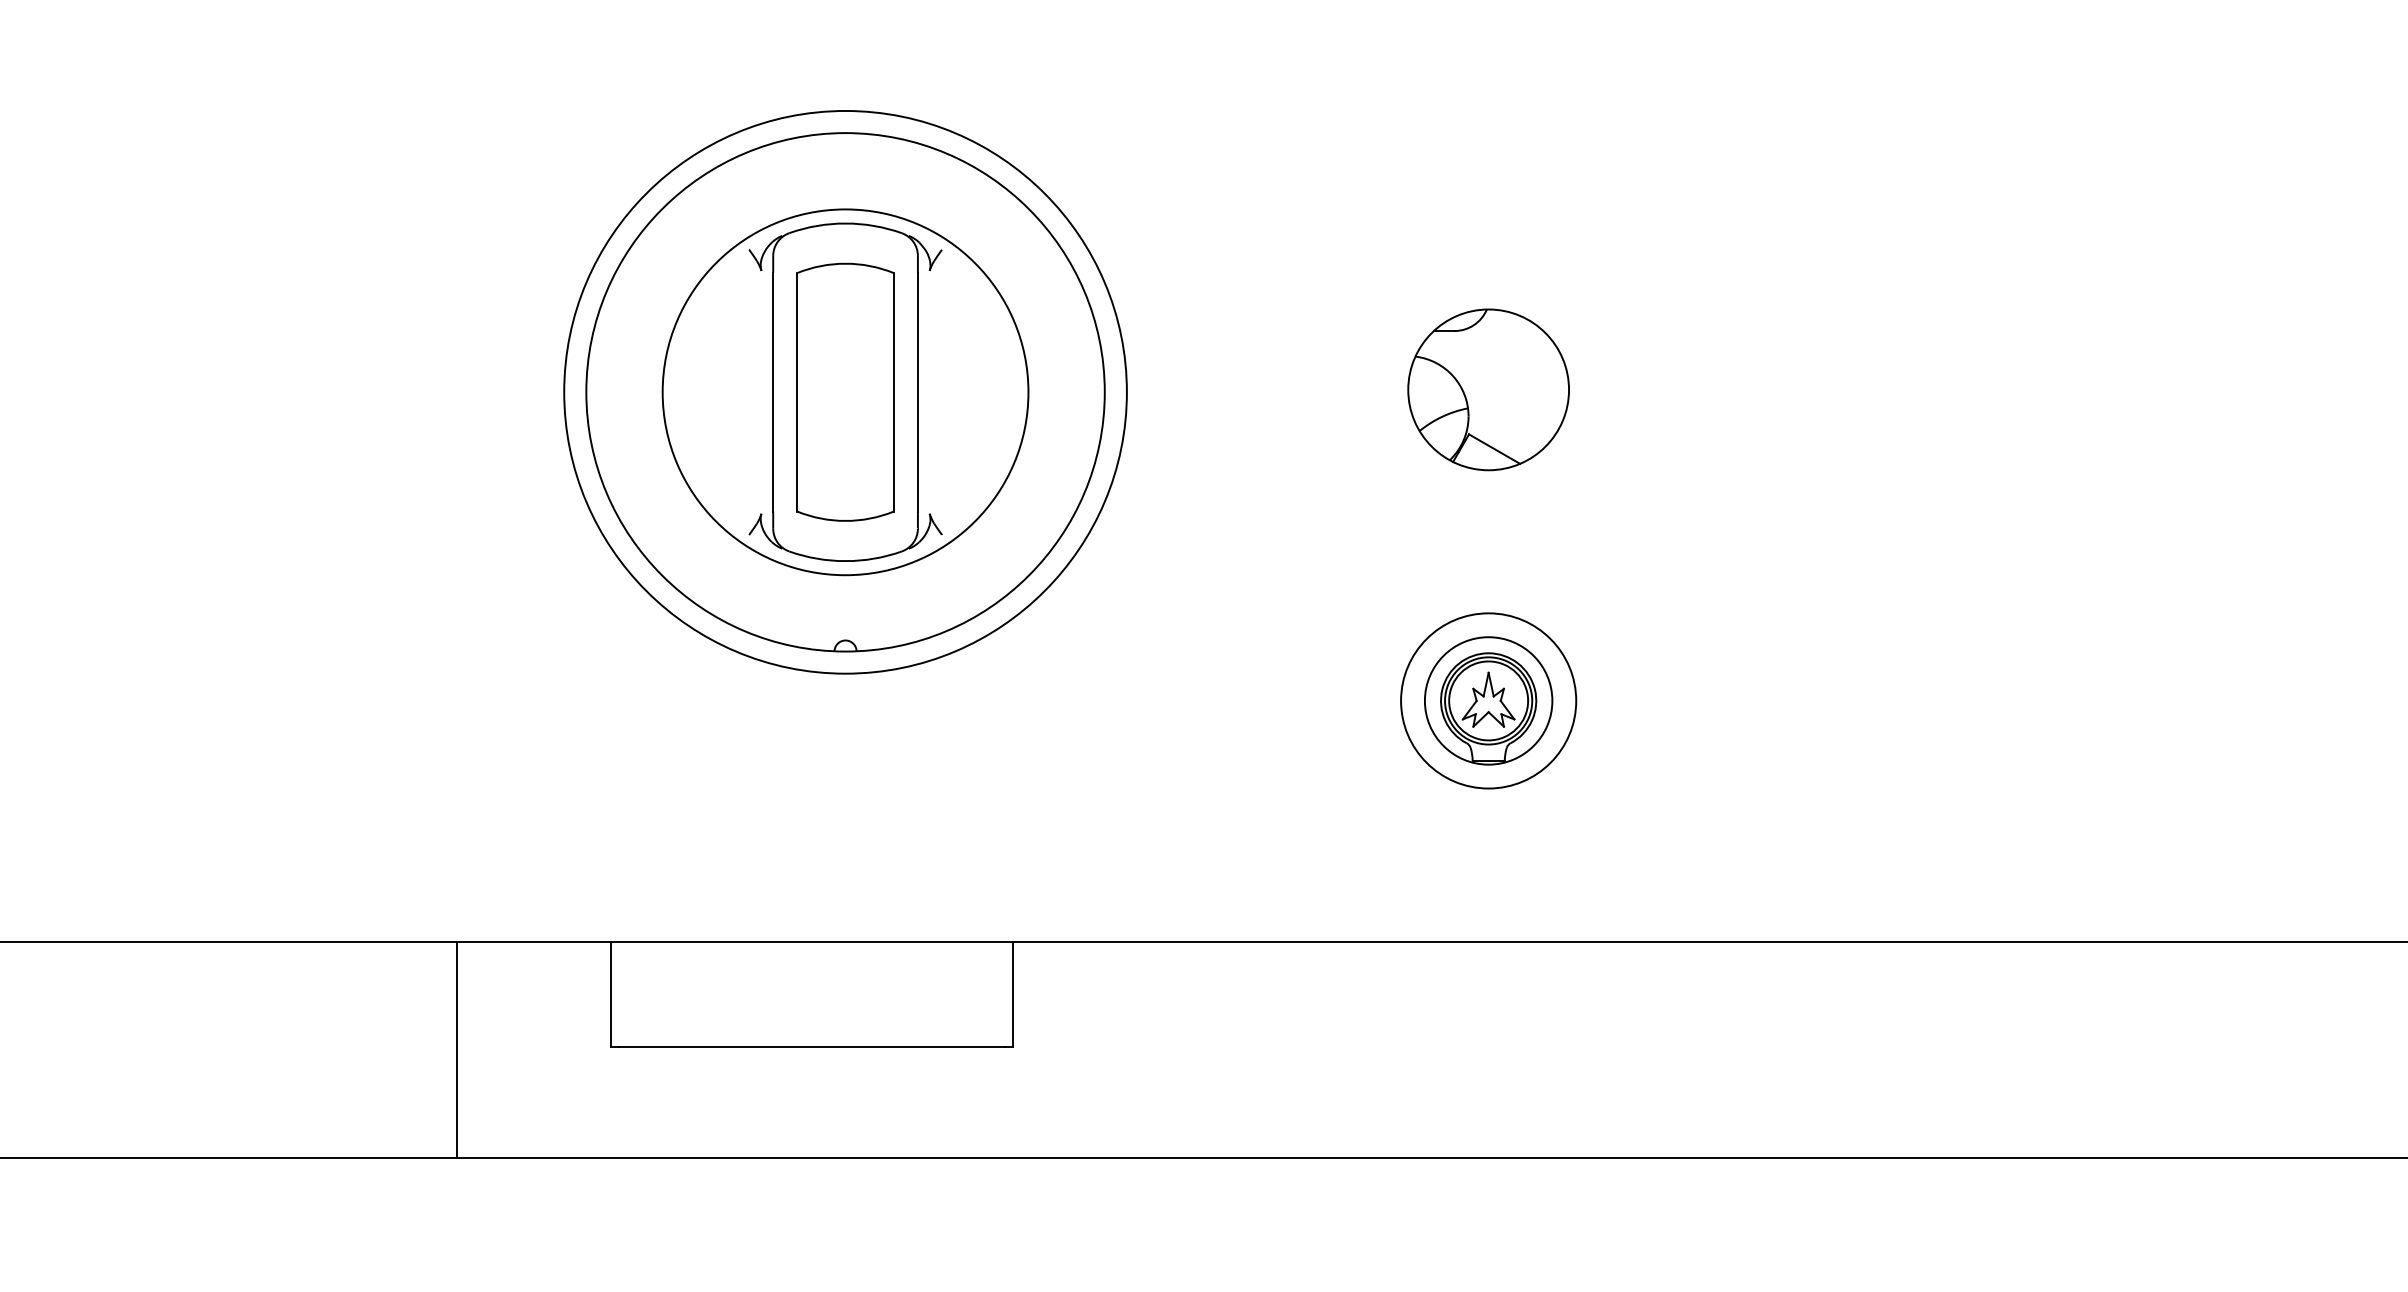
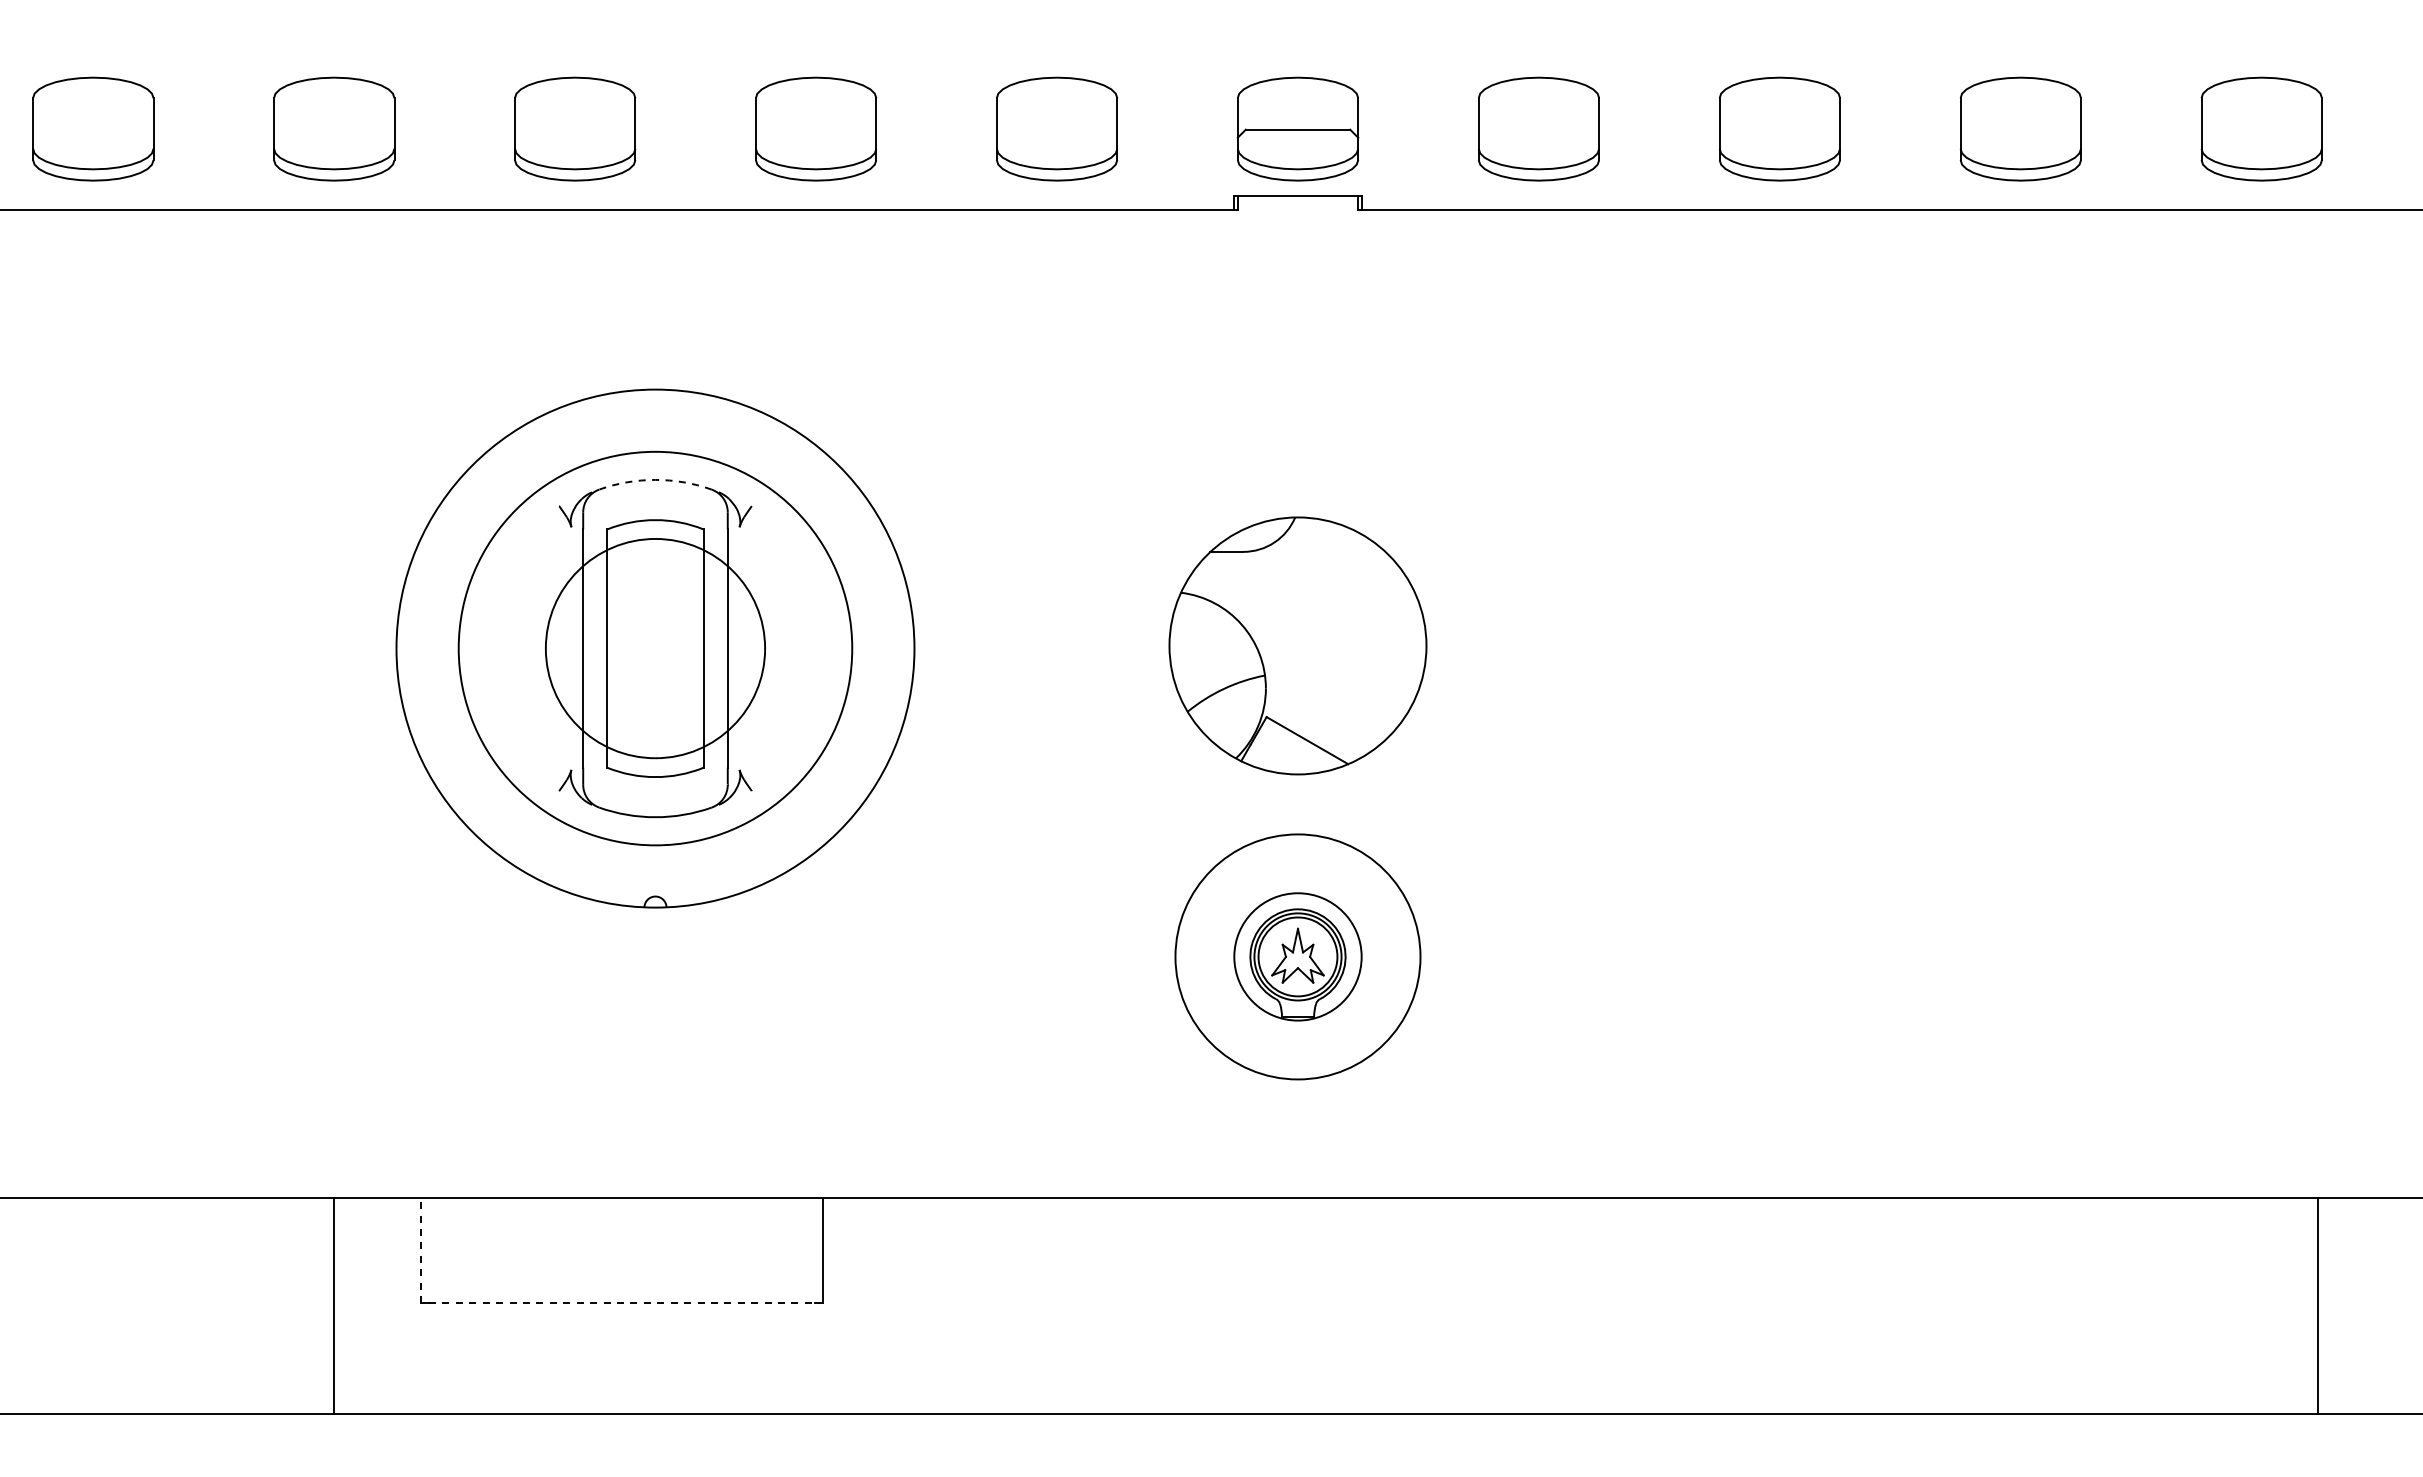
arc: (845, 223) -> (655, 479), solid -> dashed
part: (1488, 390) -> (1297, 646), size x1.6
circle: (845, 392) -> (655, 648), size x0.6
circle: (845, 392) -> (655, 648), size x0.7
circle: (1488, 700) -> (1297, 956), size x1.4
line: (610, 994) -> (420, 1250), solid -> dashed
line: (811, 1047) -> (621, 1303), solid -> dashed
line: (457, 1049) -> (333, 1305), moved

